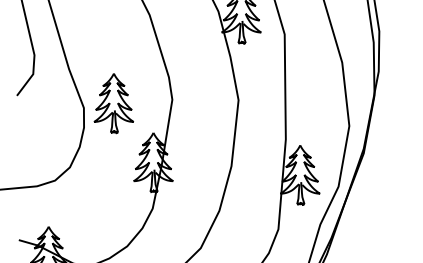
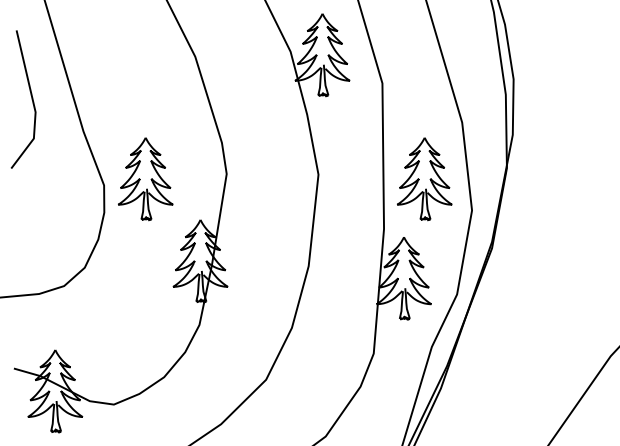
part: (315, 103) -> (424, 179), added

